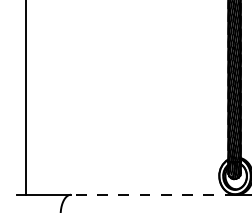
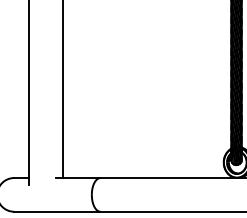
line: (152, 195) -> (168, 178), dashed -> solid

